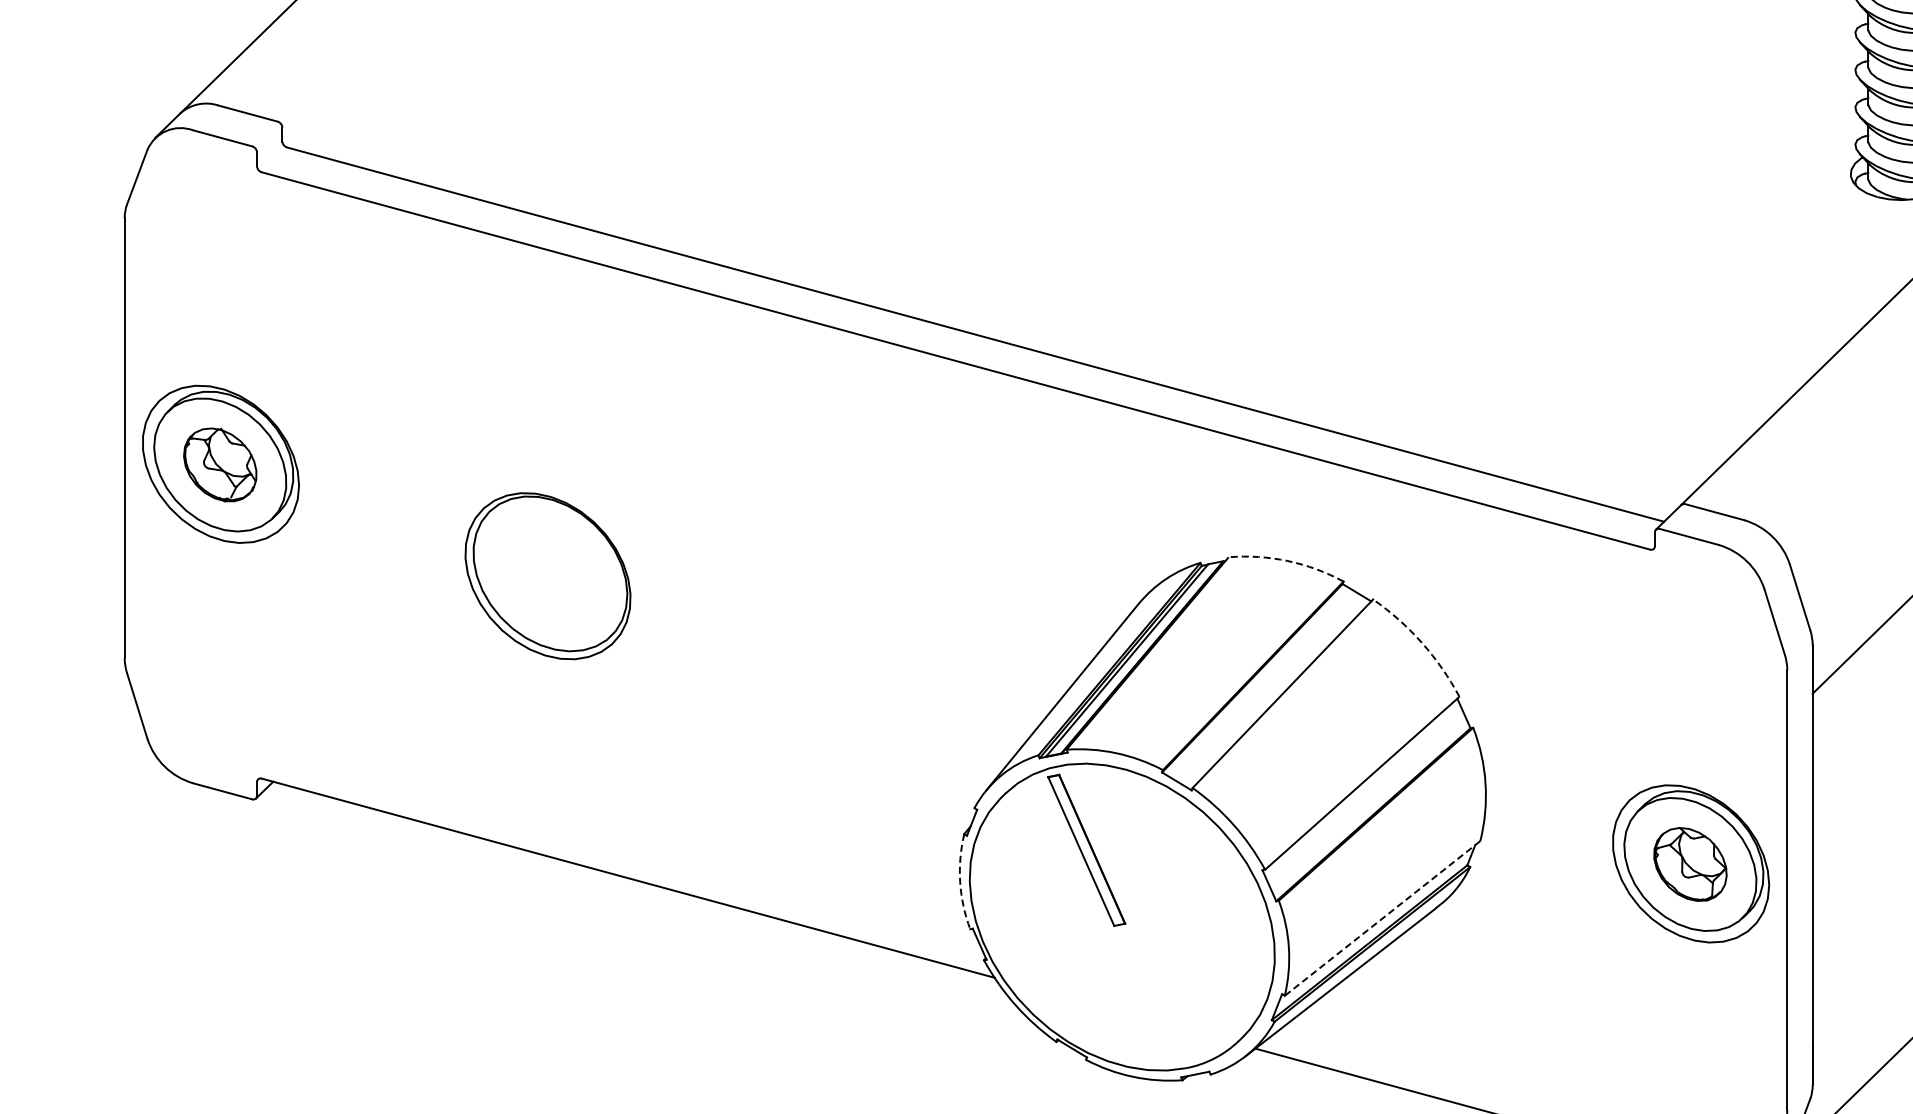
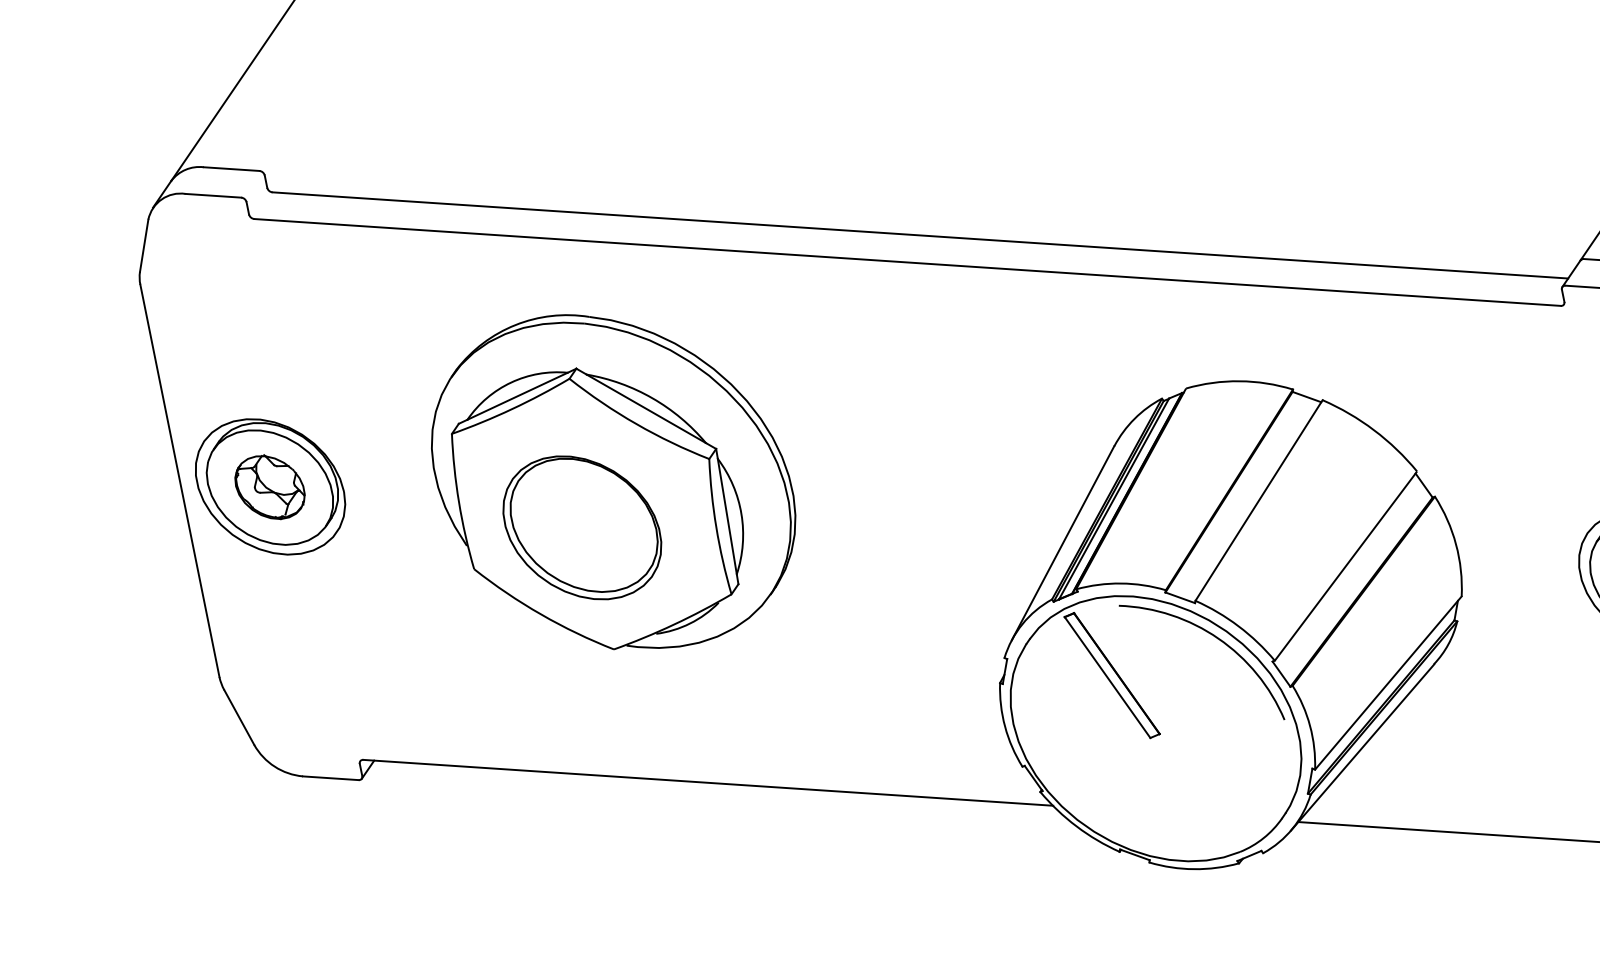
part: (591, 532) -> (613, 481), added
arc: (1287, 561) -> (1239, 381), dashed -> solid
arc: (1422, 643) -> (1374, 430), dashed -> solid
arc: (1207, 833) -> (1216, 638), added
arc: (960, 882) -> (1005, 726), dashed -> solid
line: (1382, 918) -> (1388, 683), dashed -> solid

